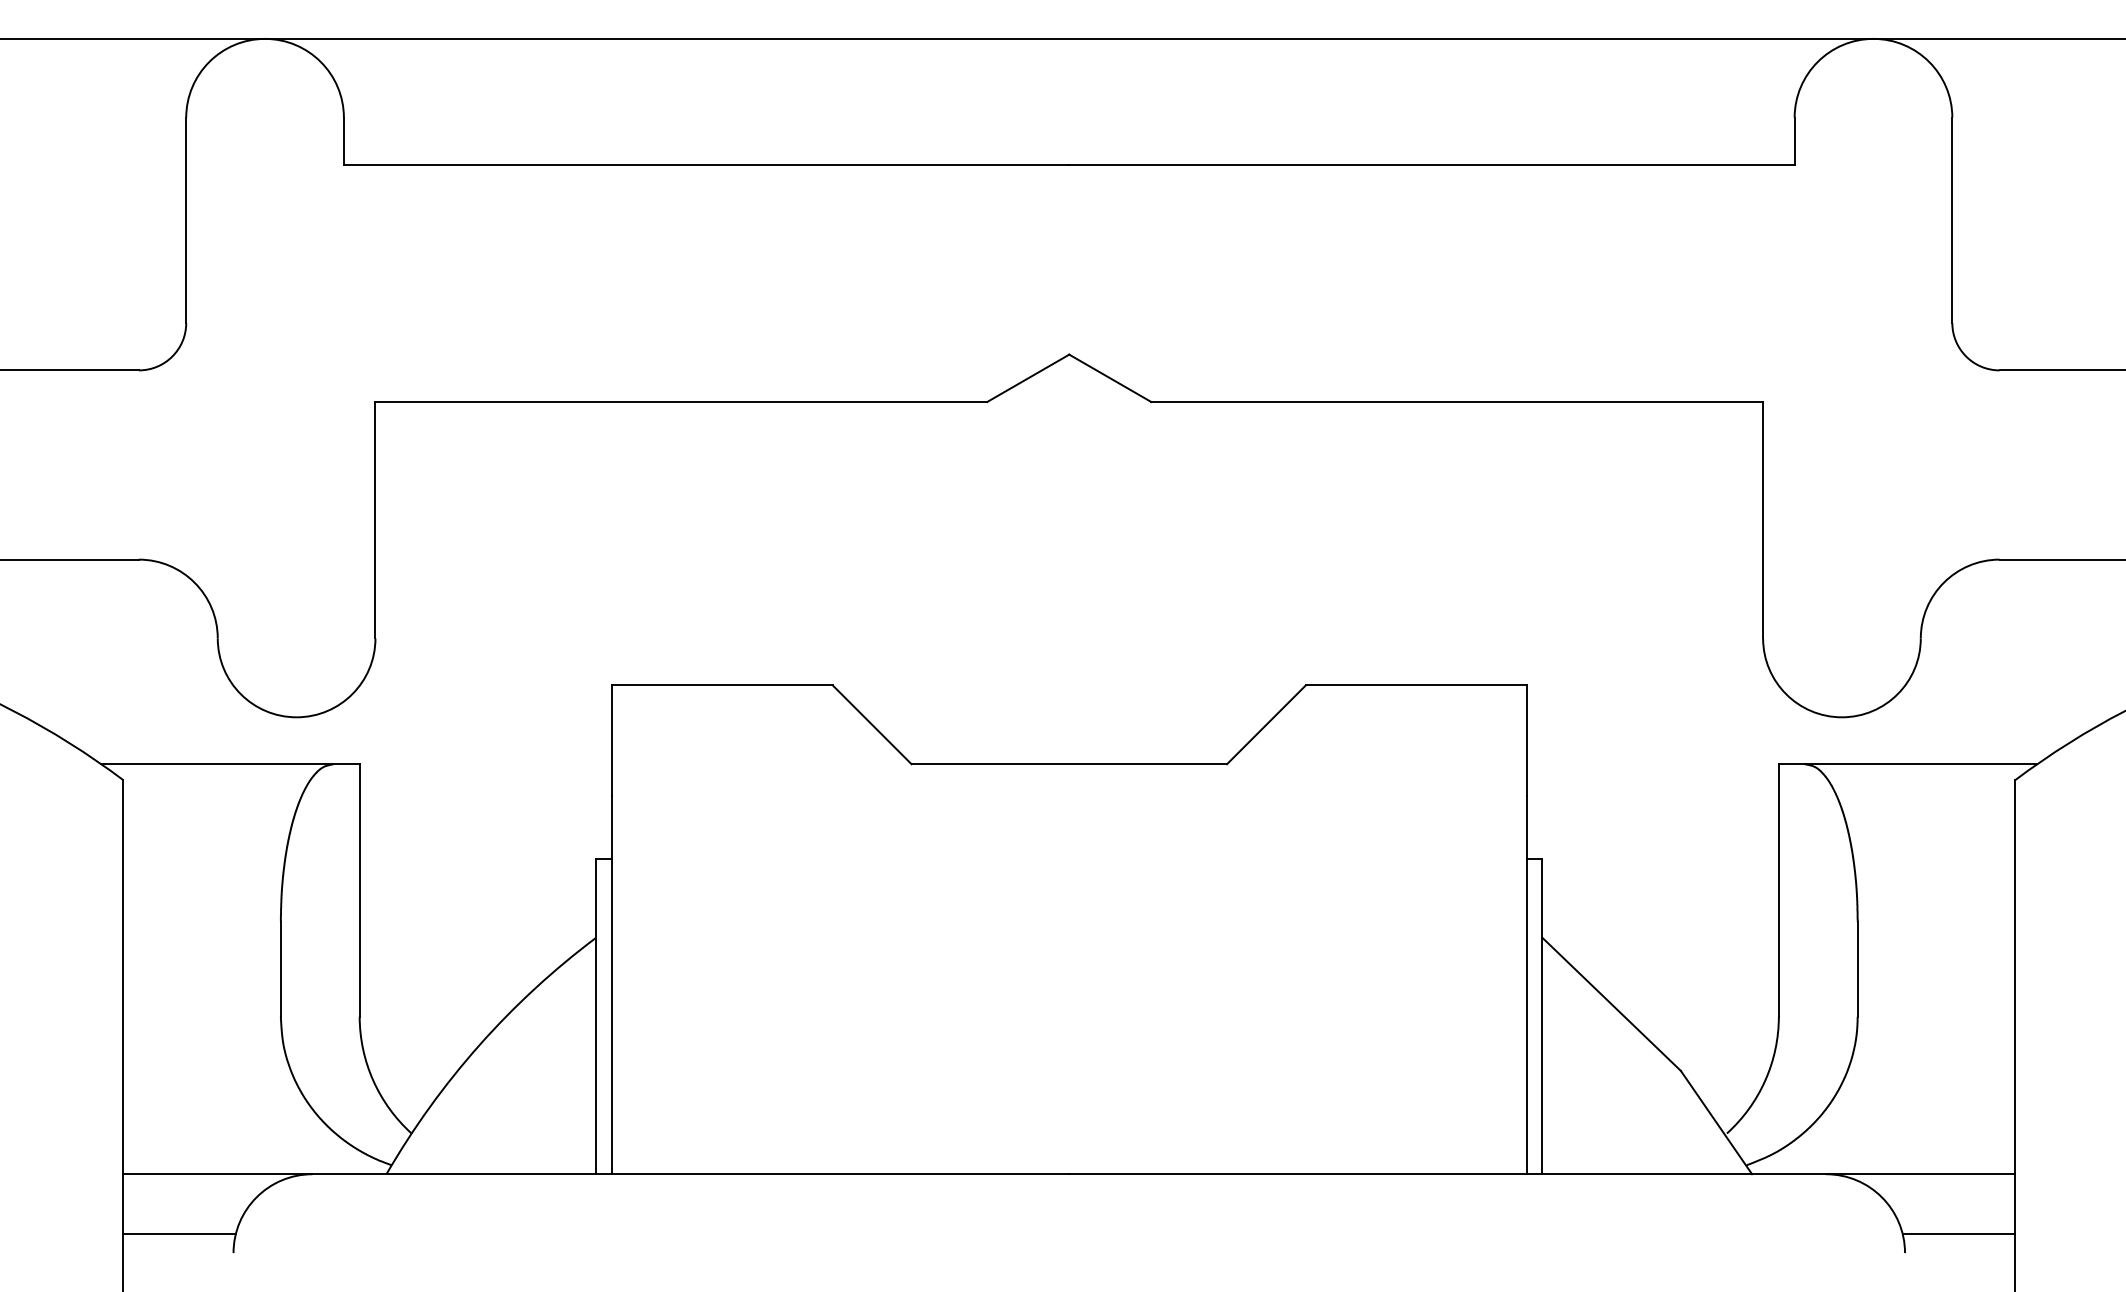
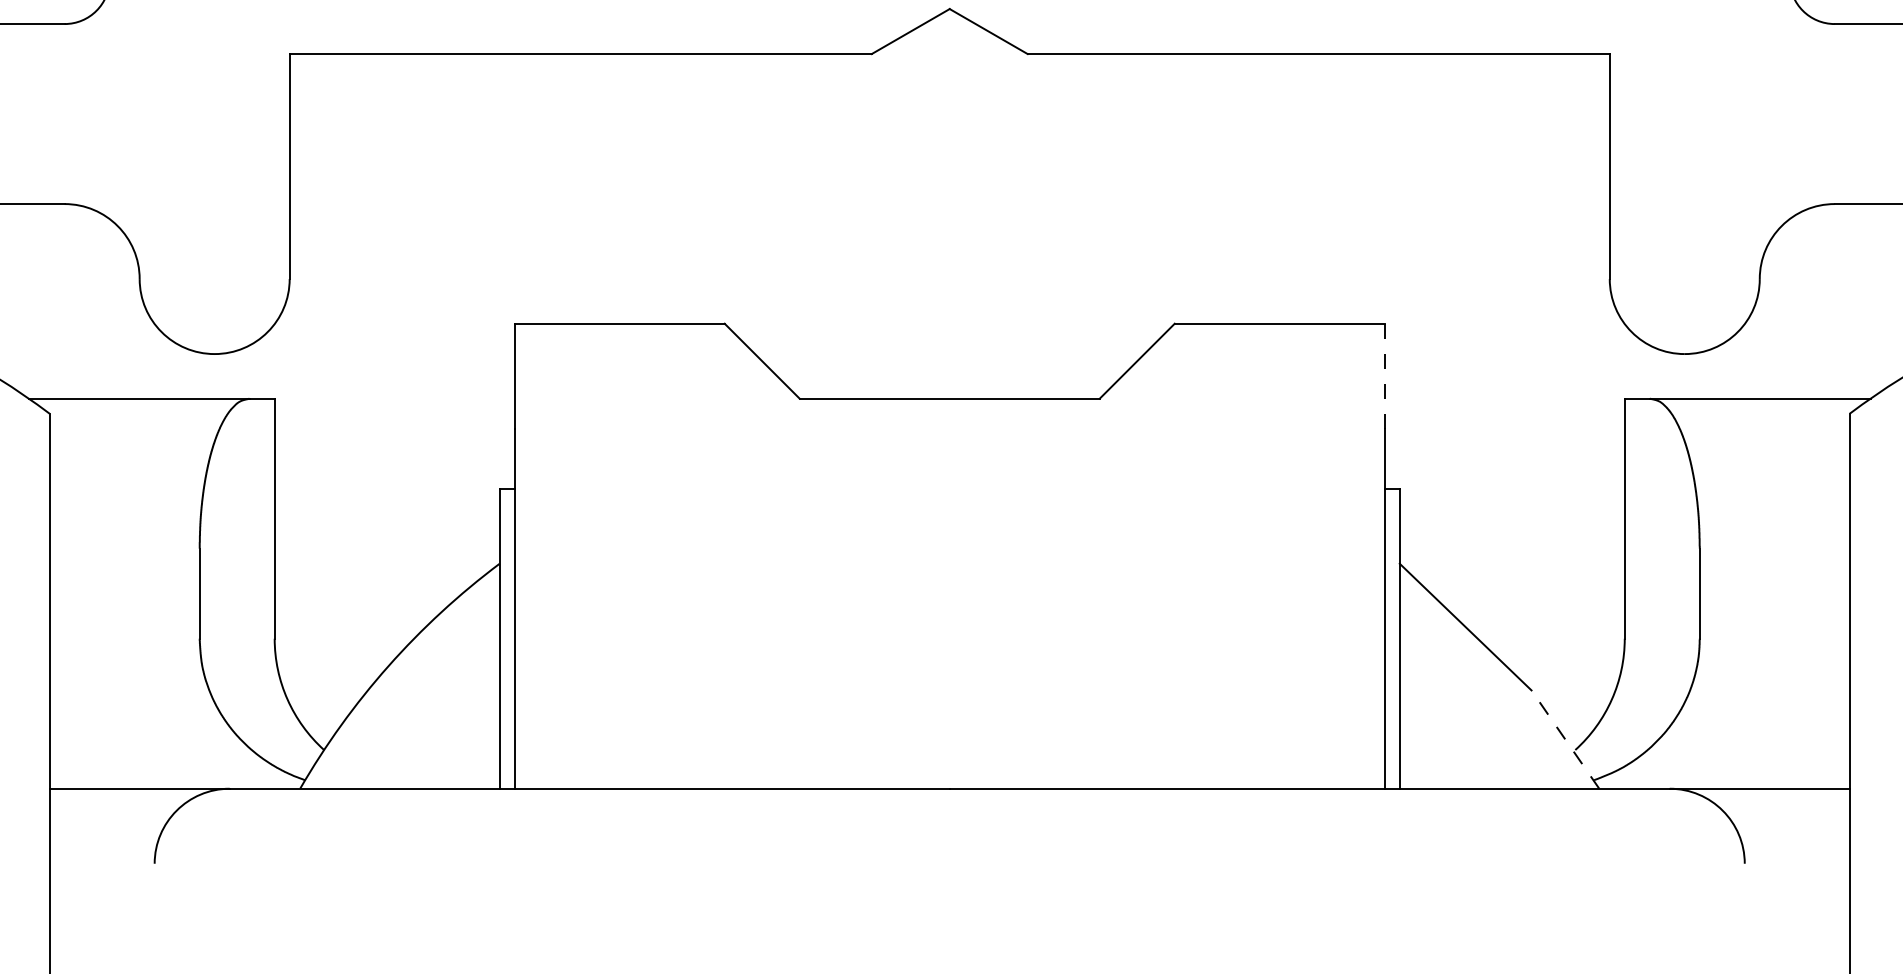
line: (1526, 741) -> (1384, 377), solid -> dashed
line: (1716, 1122) -> (1565, 739), solid -> dashed
line: (179, 1233) -> (103, 845), removed
line: (1958, 1233) -> (1795, 845), removed

